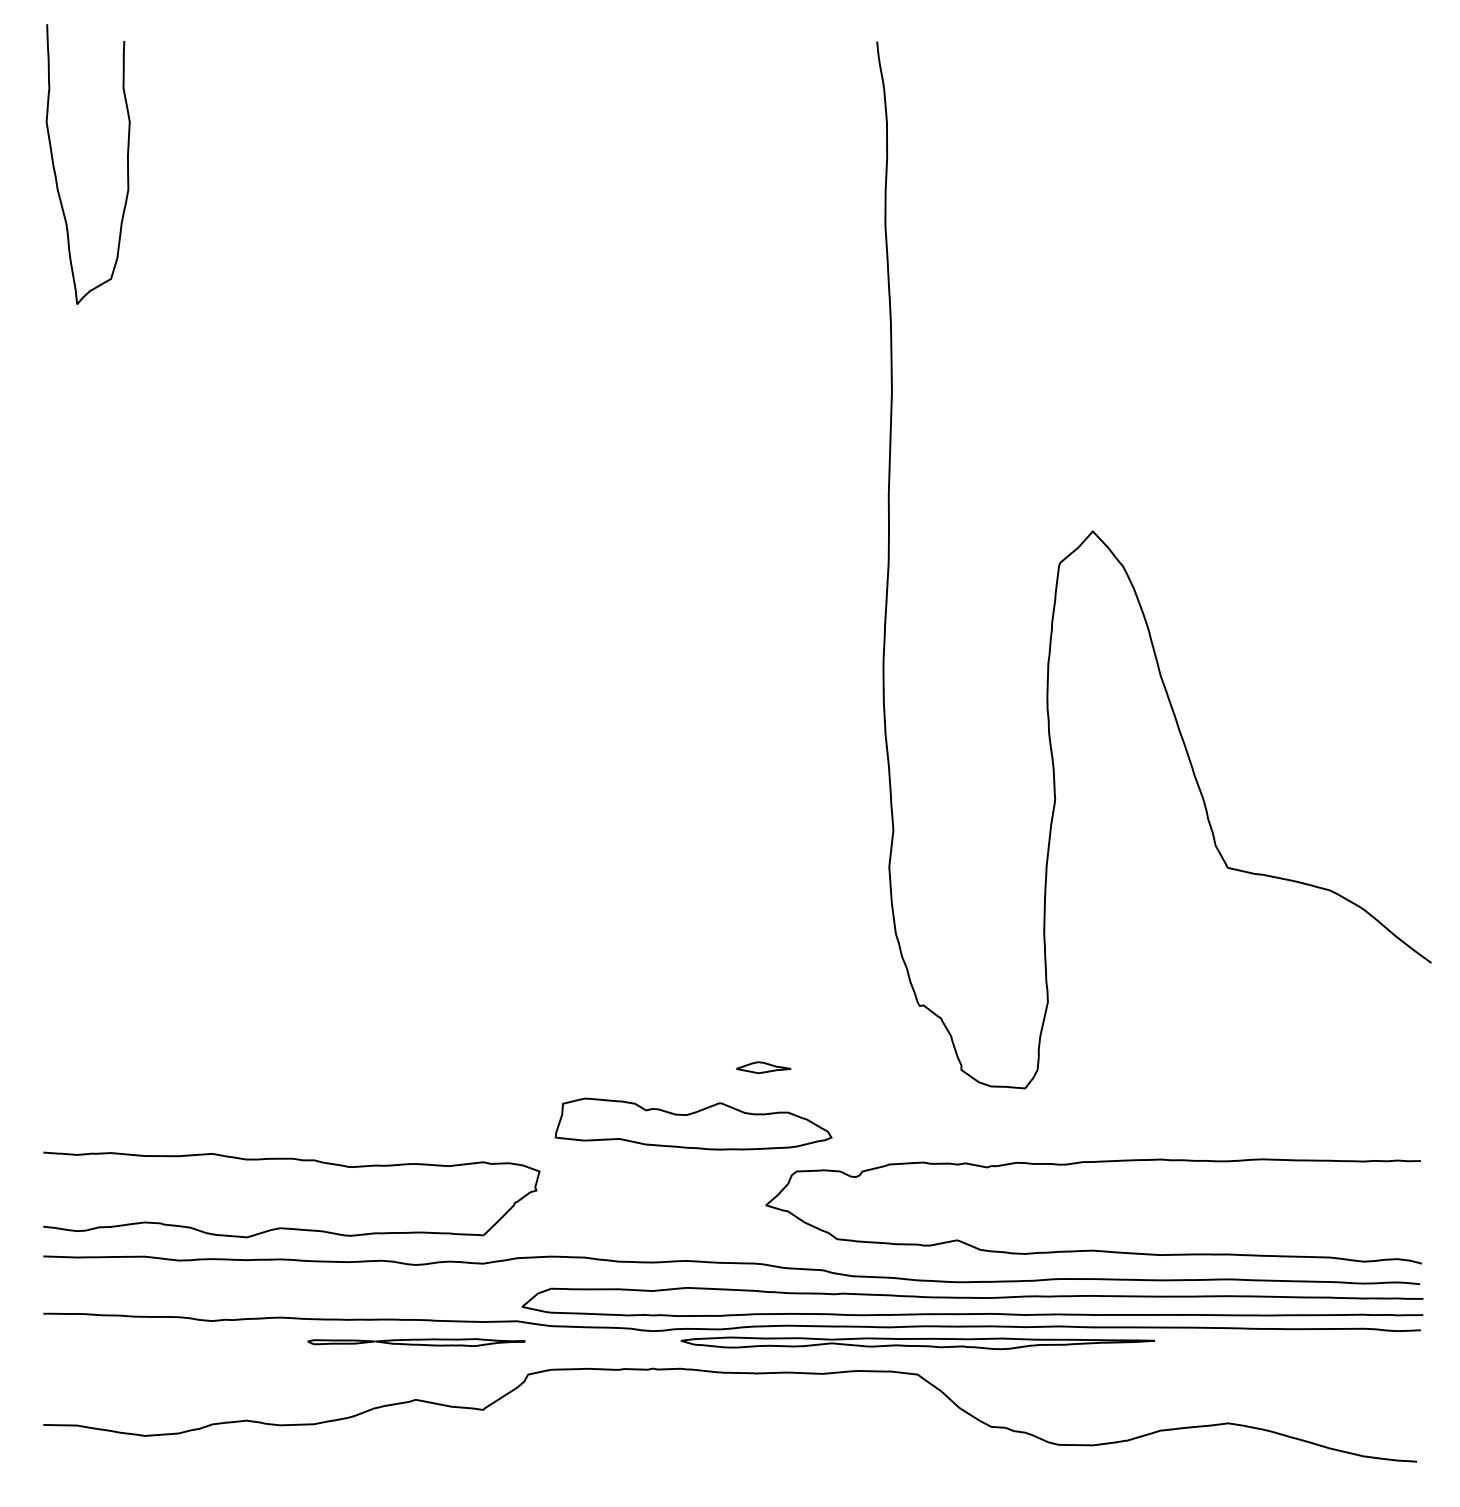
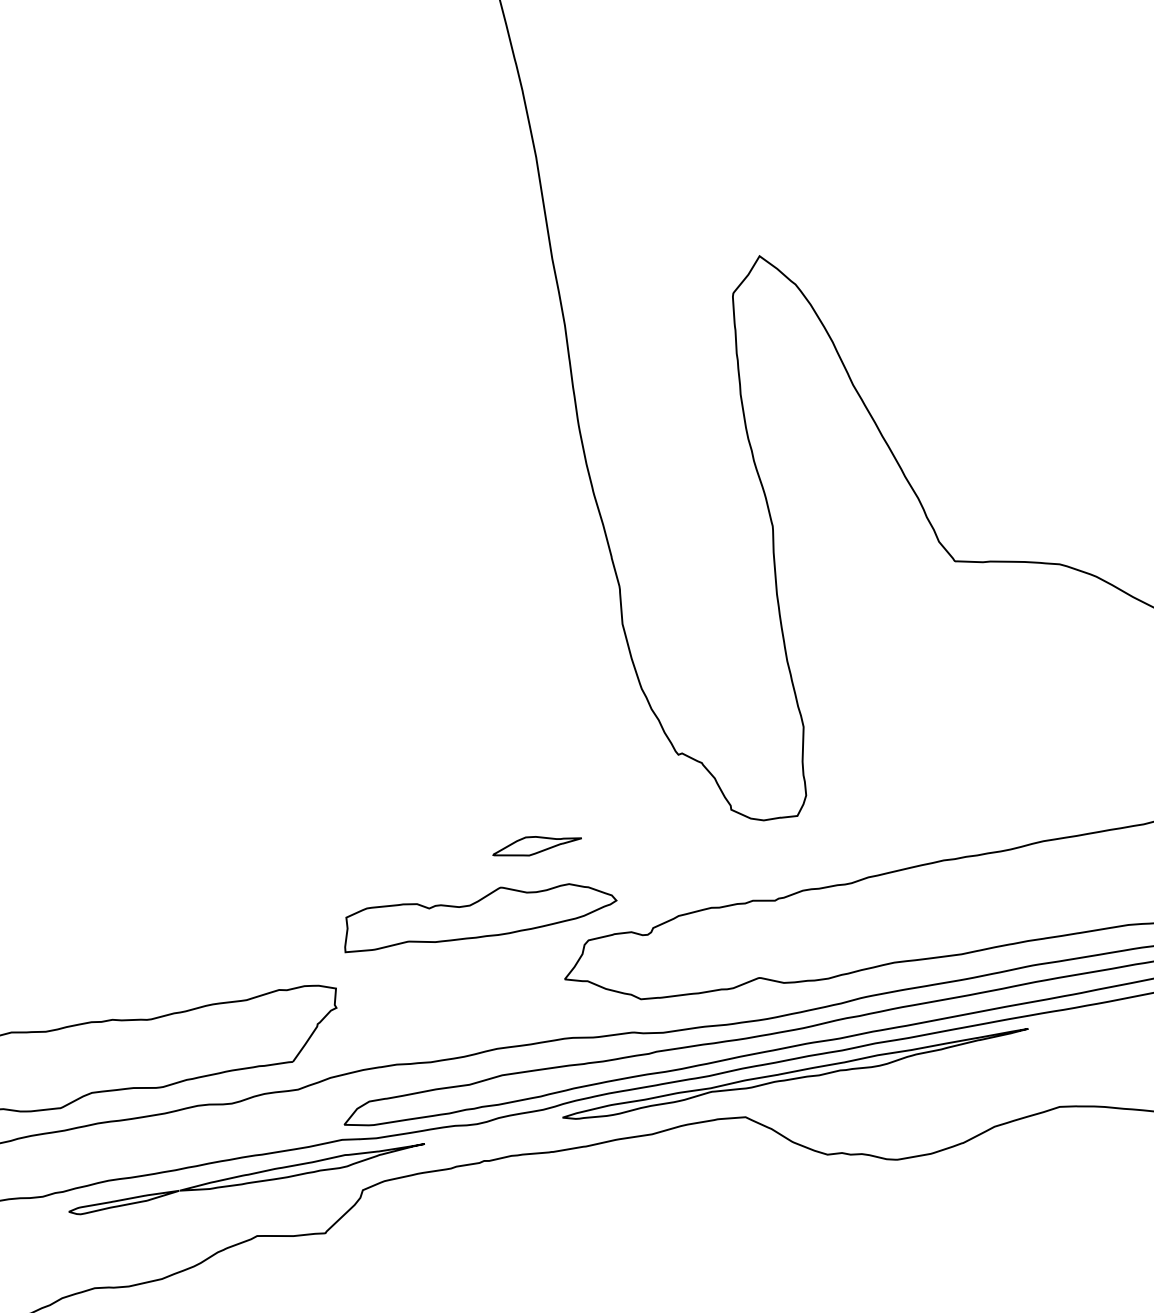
part: (763, 1067) -> (536, 844), size x1.67
part: (416, 1342) -> (247, 1179), size x1.67
part: (917, 1343) -> (795, 1076), moved

